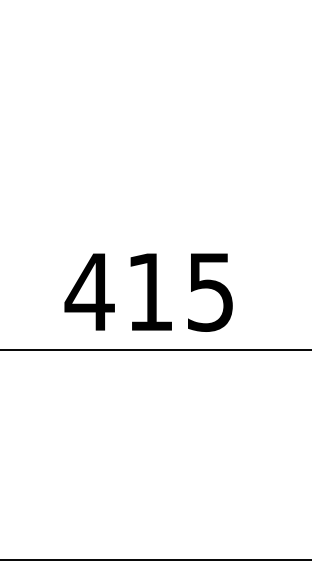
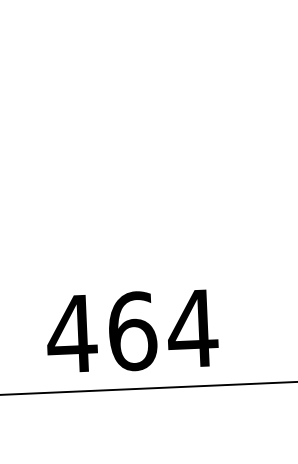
text: (181, 291) -> (163, 329), 415 -> 464

